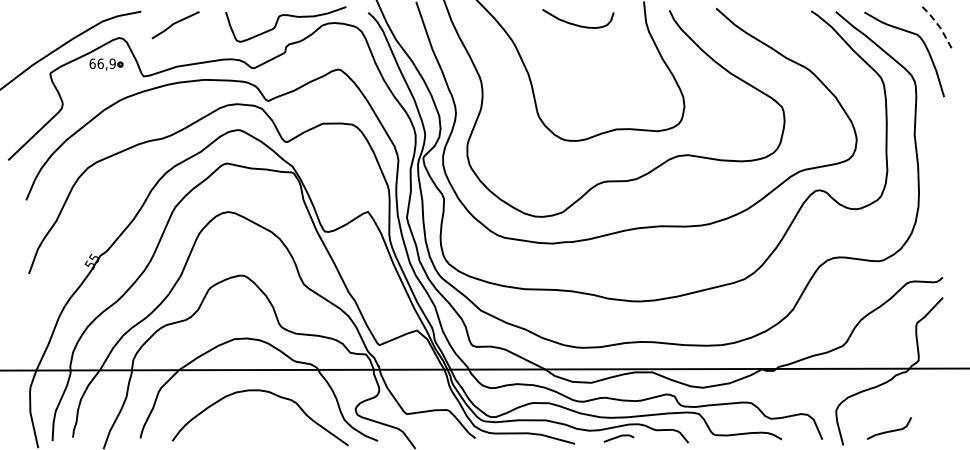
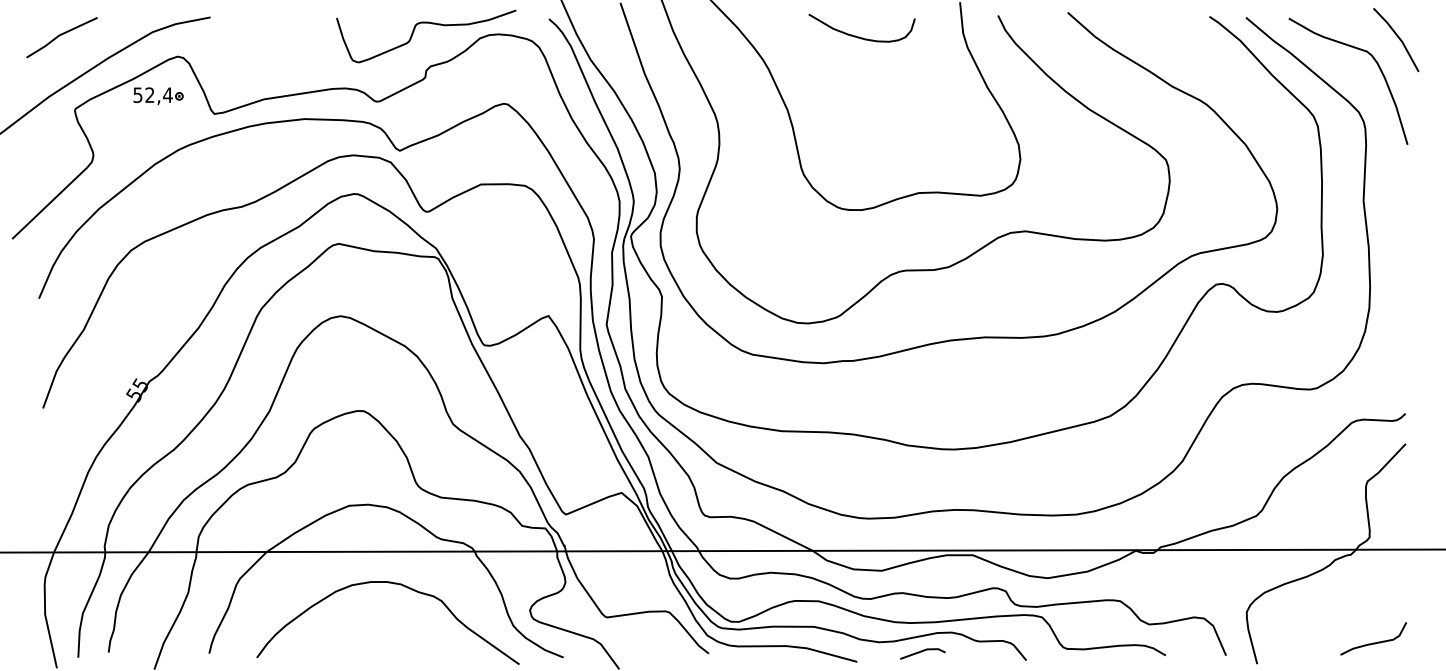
line: (174, 24) -> (60, 36), moved
line: (938, 25) -> (1399, 38), dashed -> solid
text: (102, 63) -> (152, 94), 66,9 -> 52,4
curve: (889, 430) -> (1373, 641), moved

